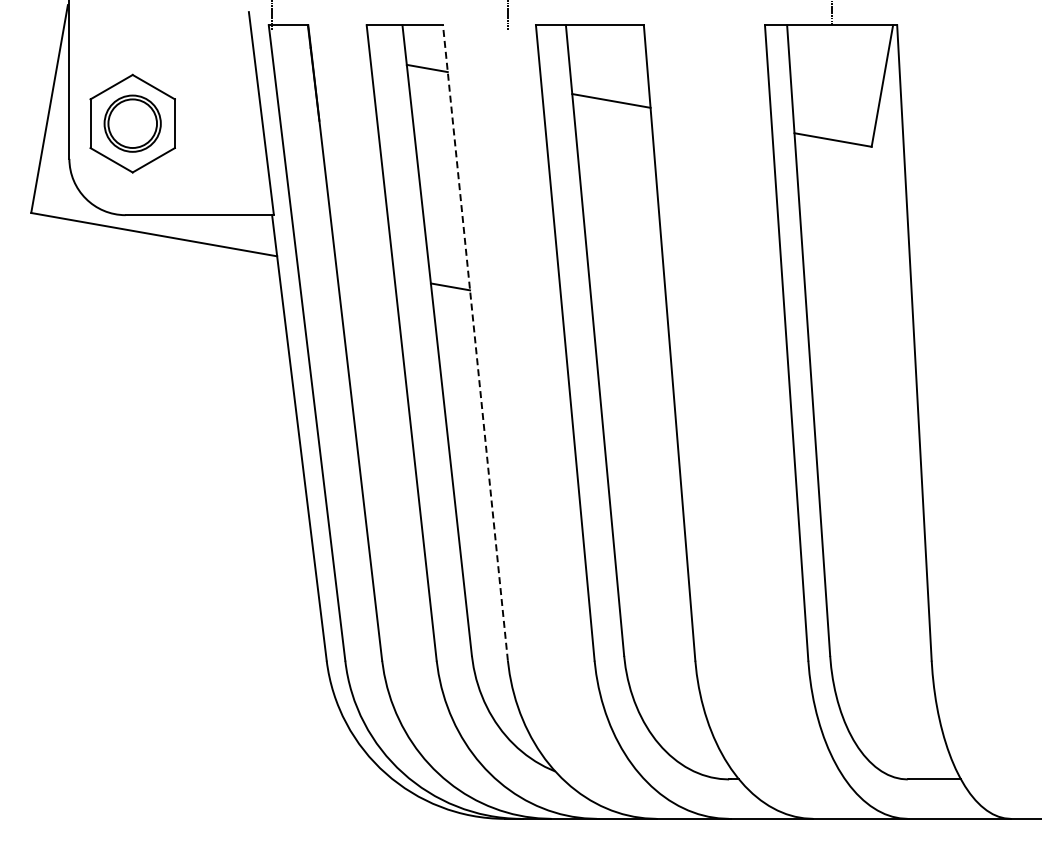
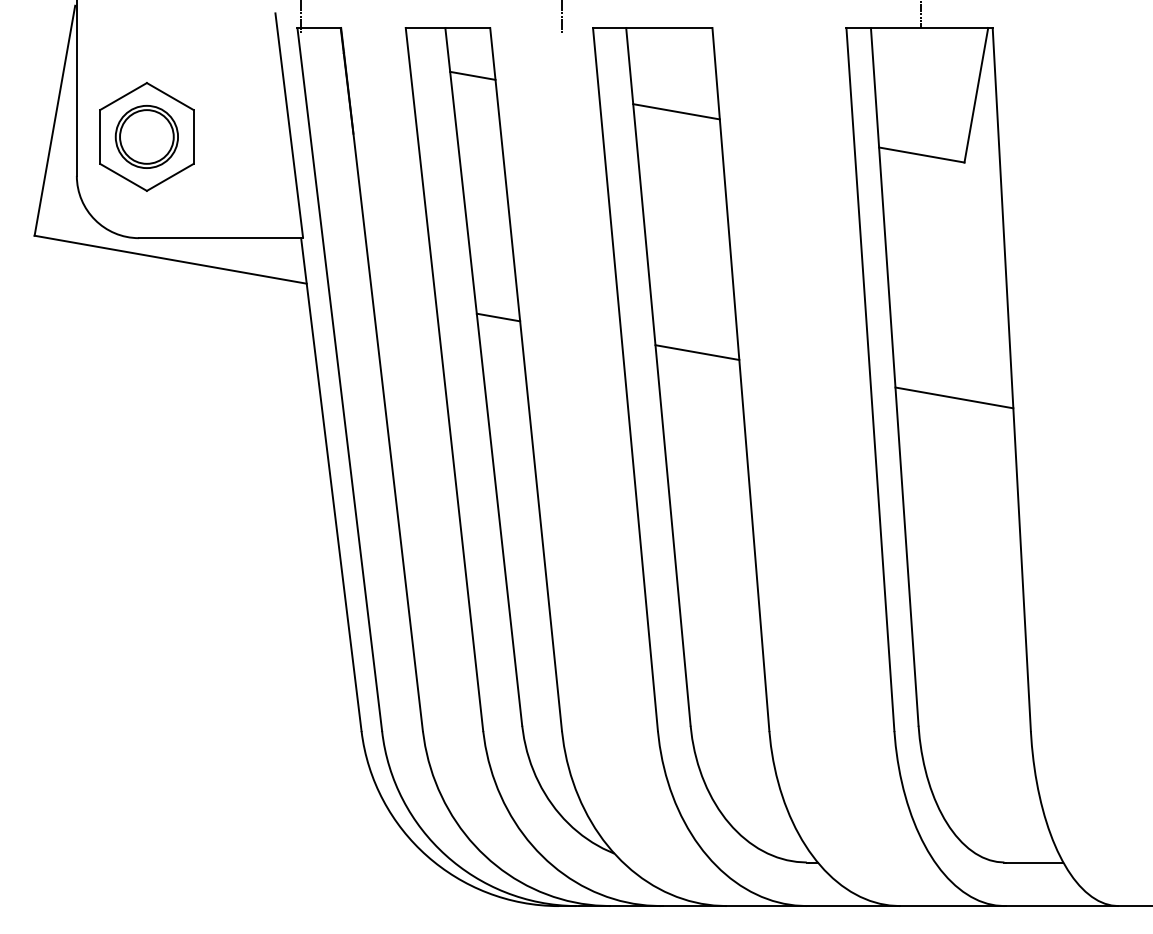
line: (630, 318) -> (697, 352), added
line: (475, 342) -> (526, 379), dashed -> solid
line: (862, 359) -> (954, 397), added

